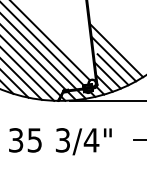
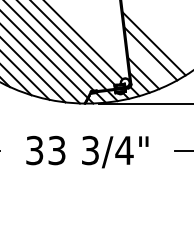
line: (112, 69) -> (149, 66), removed
text: (35, 139) -> (57, 149), 35 -> 33

